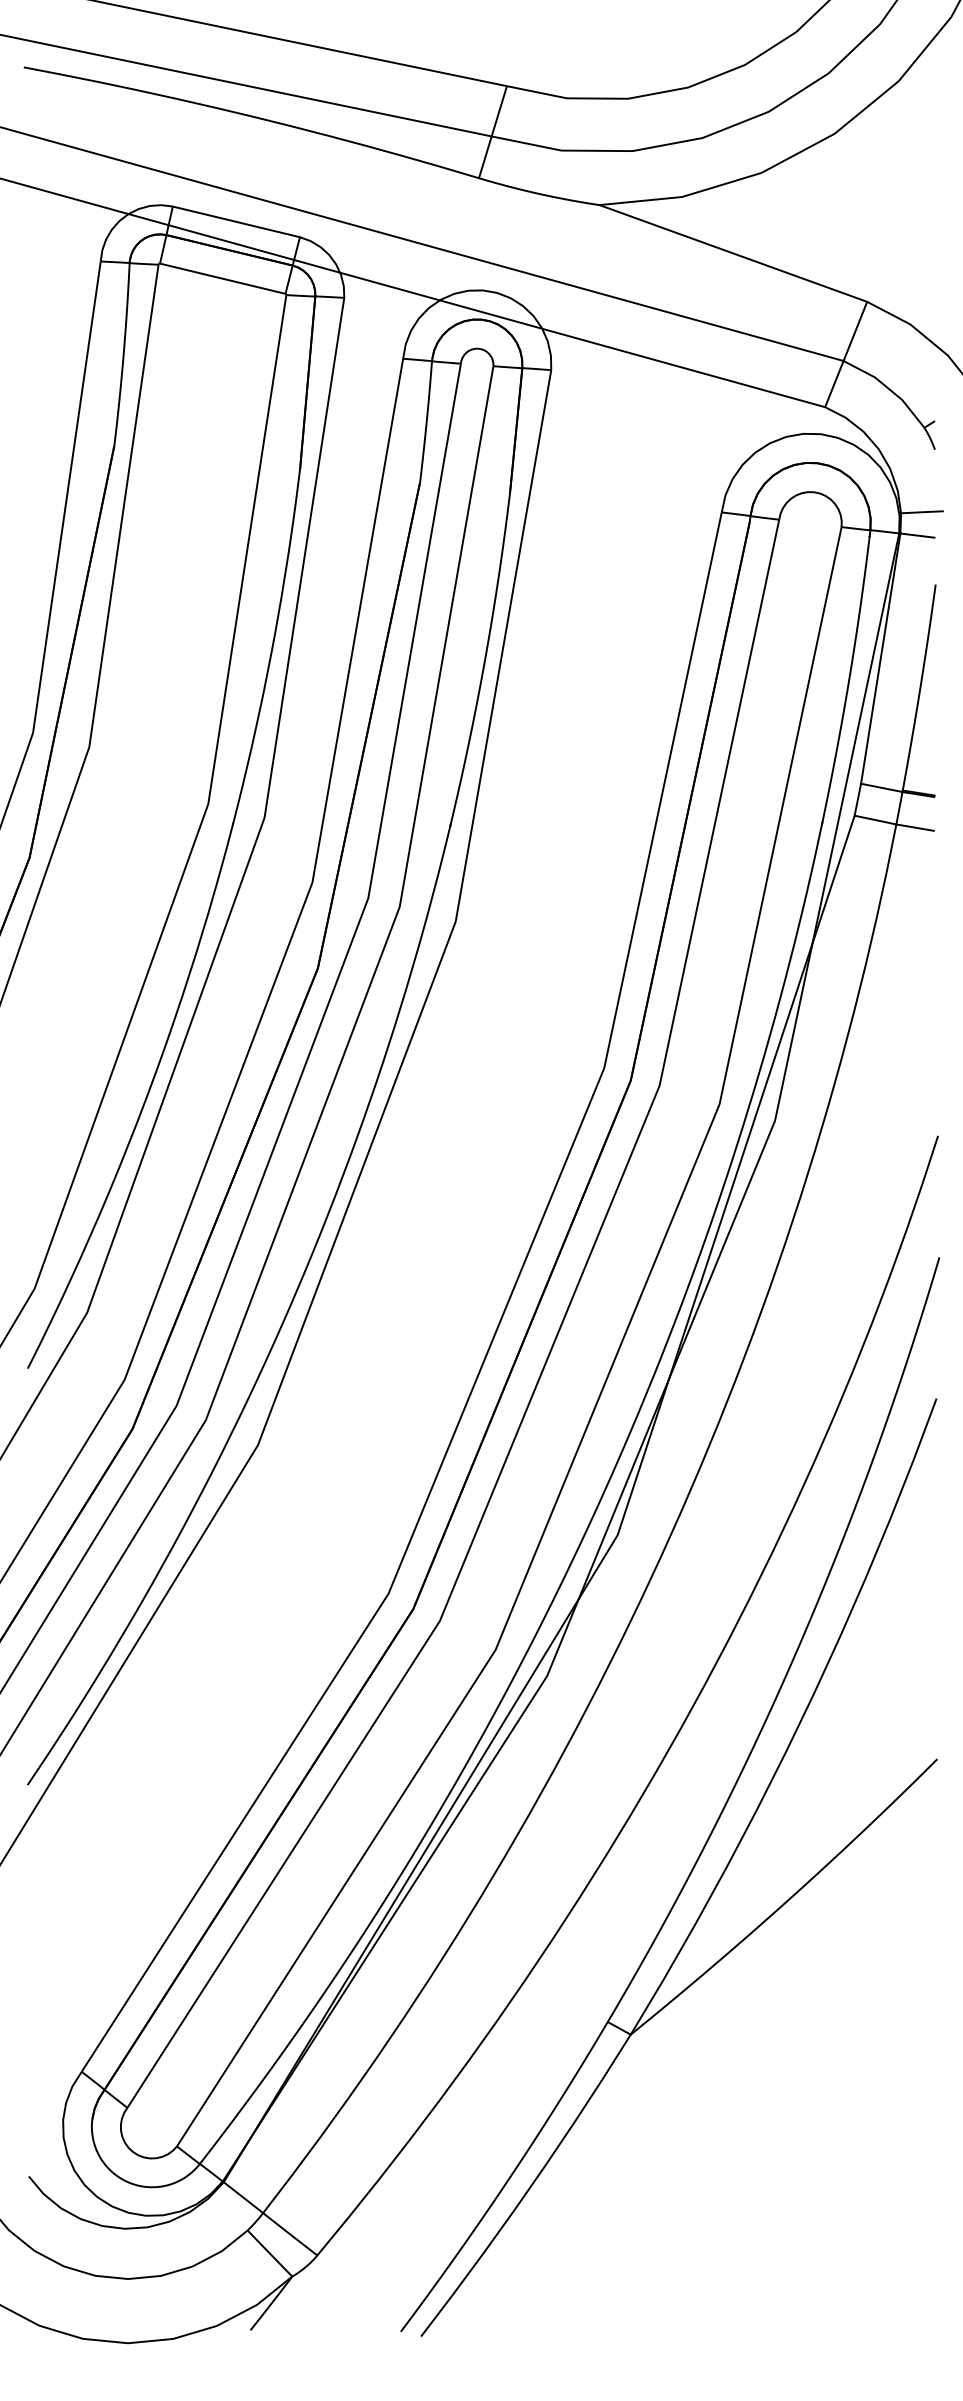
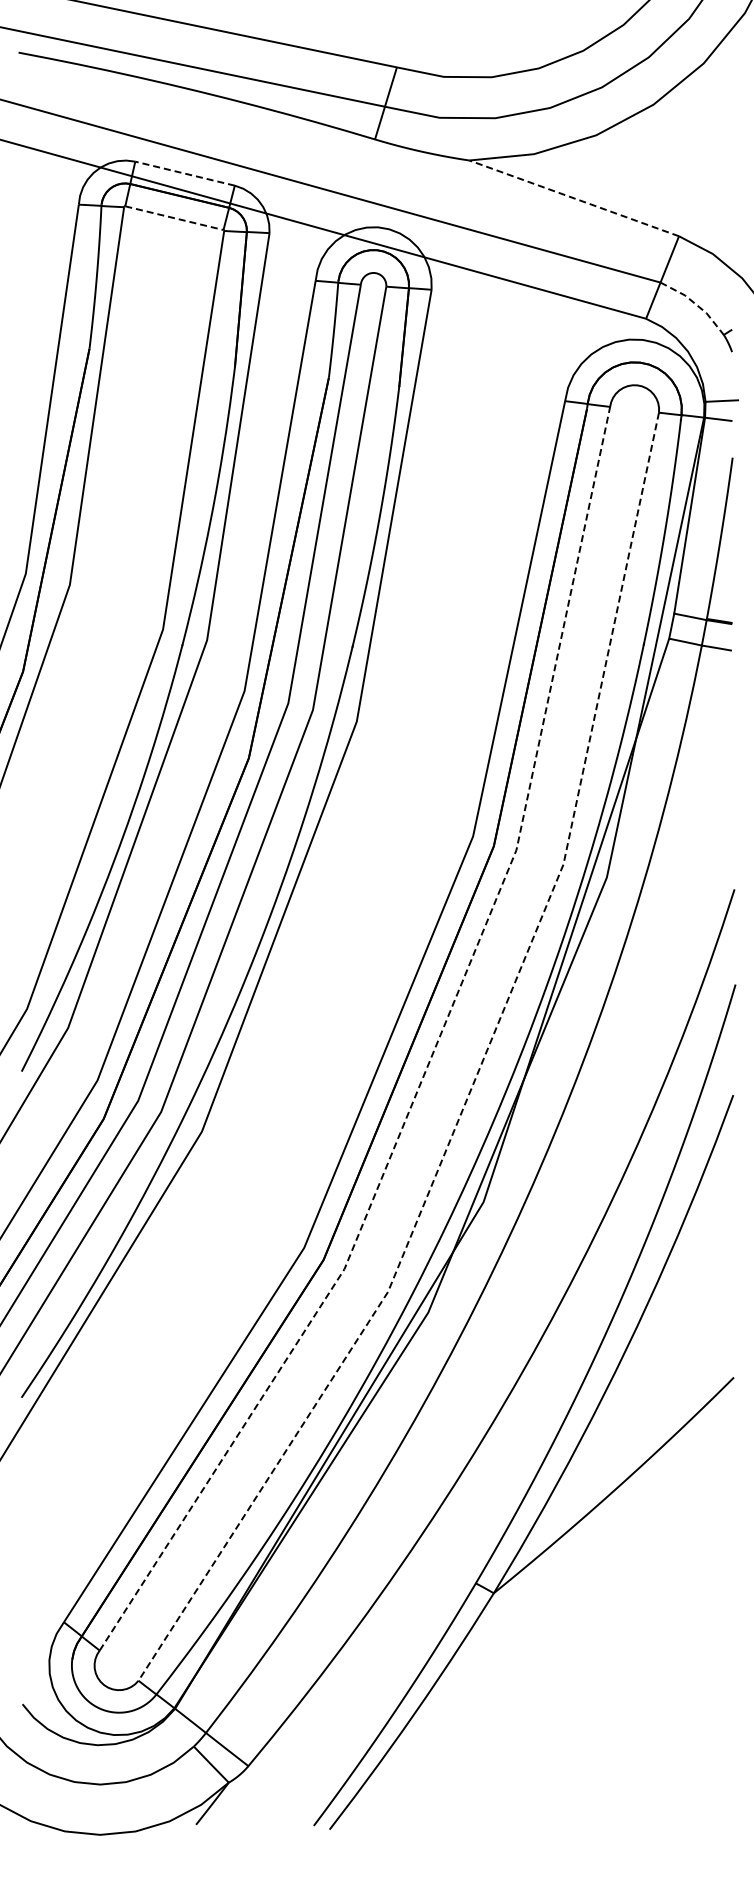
line: (235, 221) -> (184, 173), solid -> dashed
line: (732, 253) -> (573, 198), solid -> dashed
line: (222, 279) -> (174, 218), solid -> dashed
line: (888, 388) -> (695, 304), solid -> dashed
line: (549, 1353) -> (430, 1059), solid -> dashed
line: (607, 1377) -> (475, 1078), solid -> dashed

